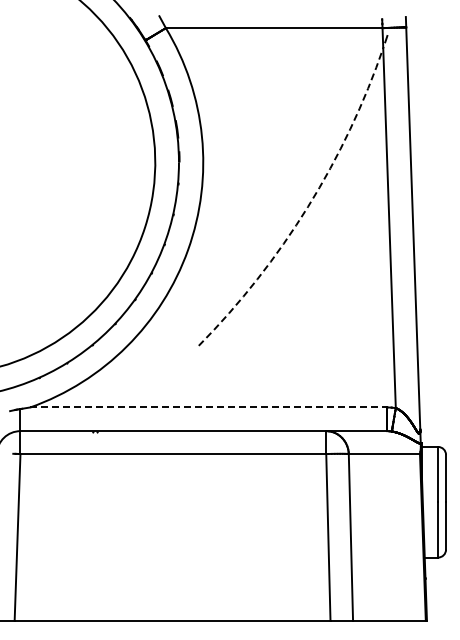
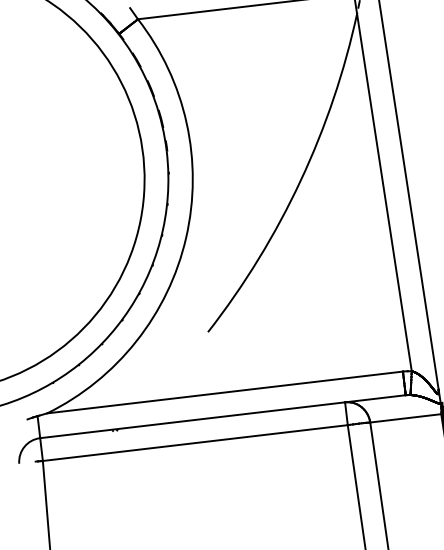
arc: (308, 206) -> (301, 180), dashed -> solid
line: (209, 407) -> (225, 392), dashed -> solid

